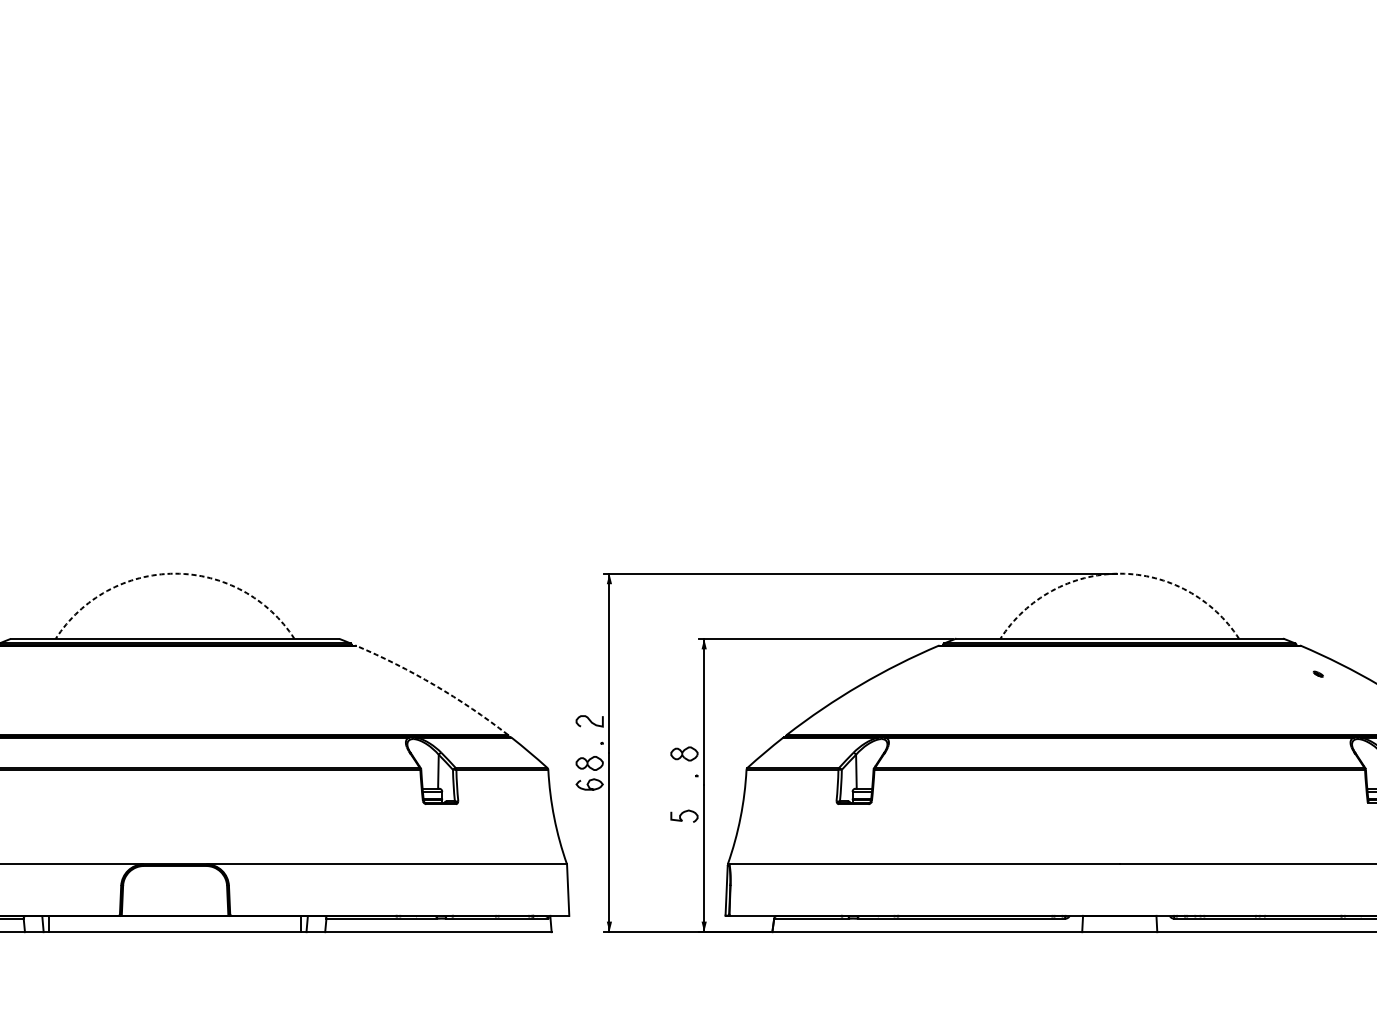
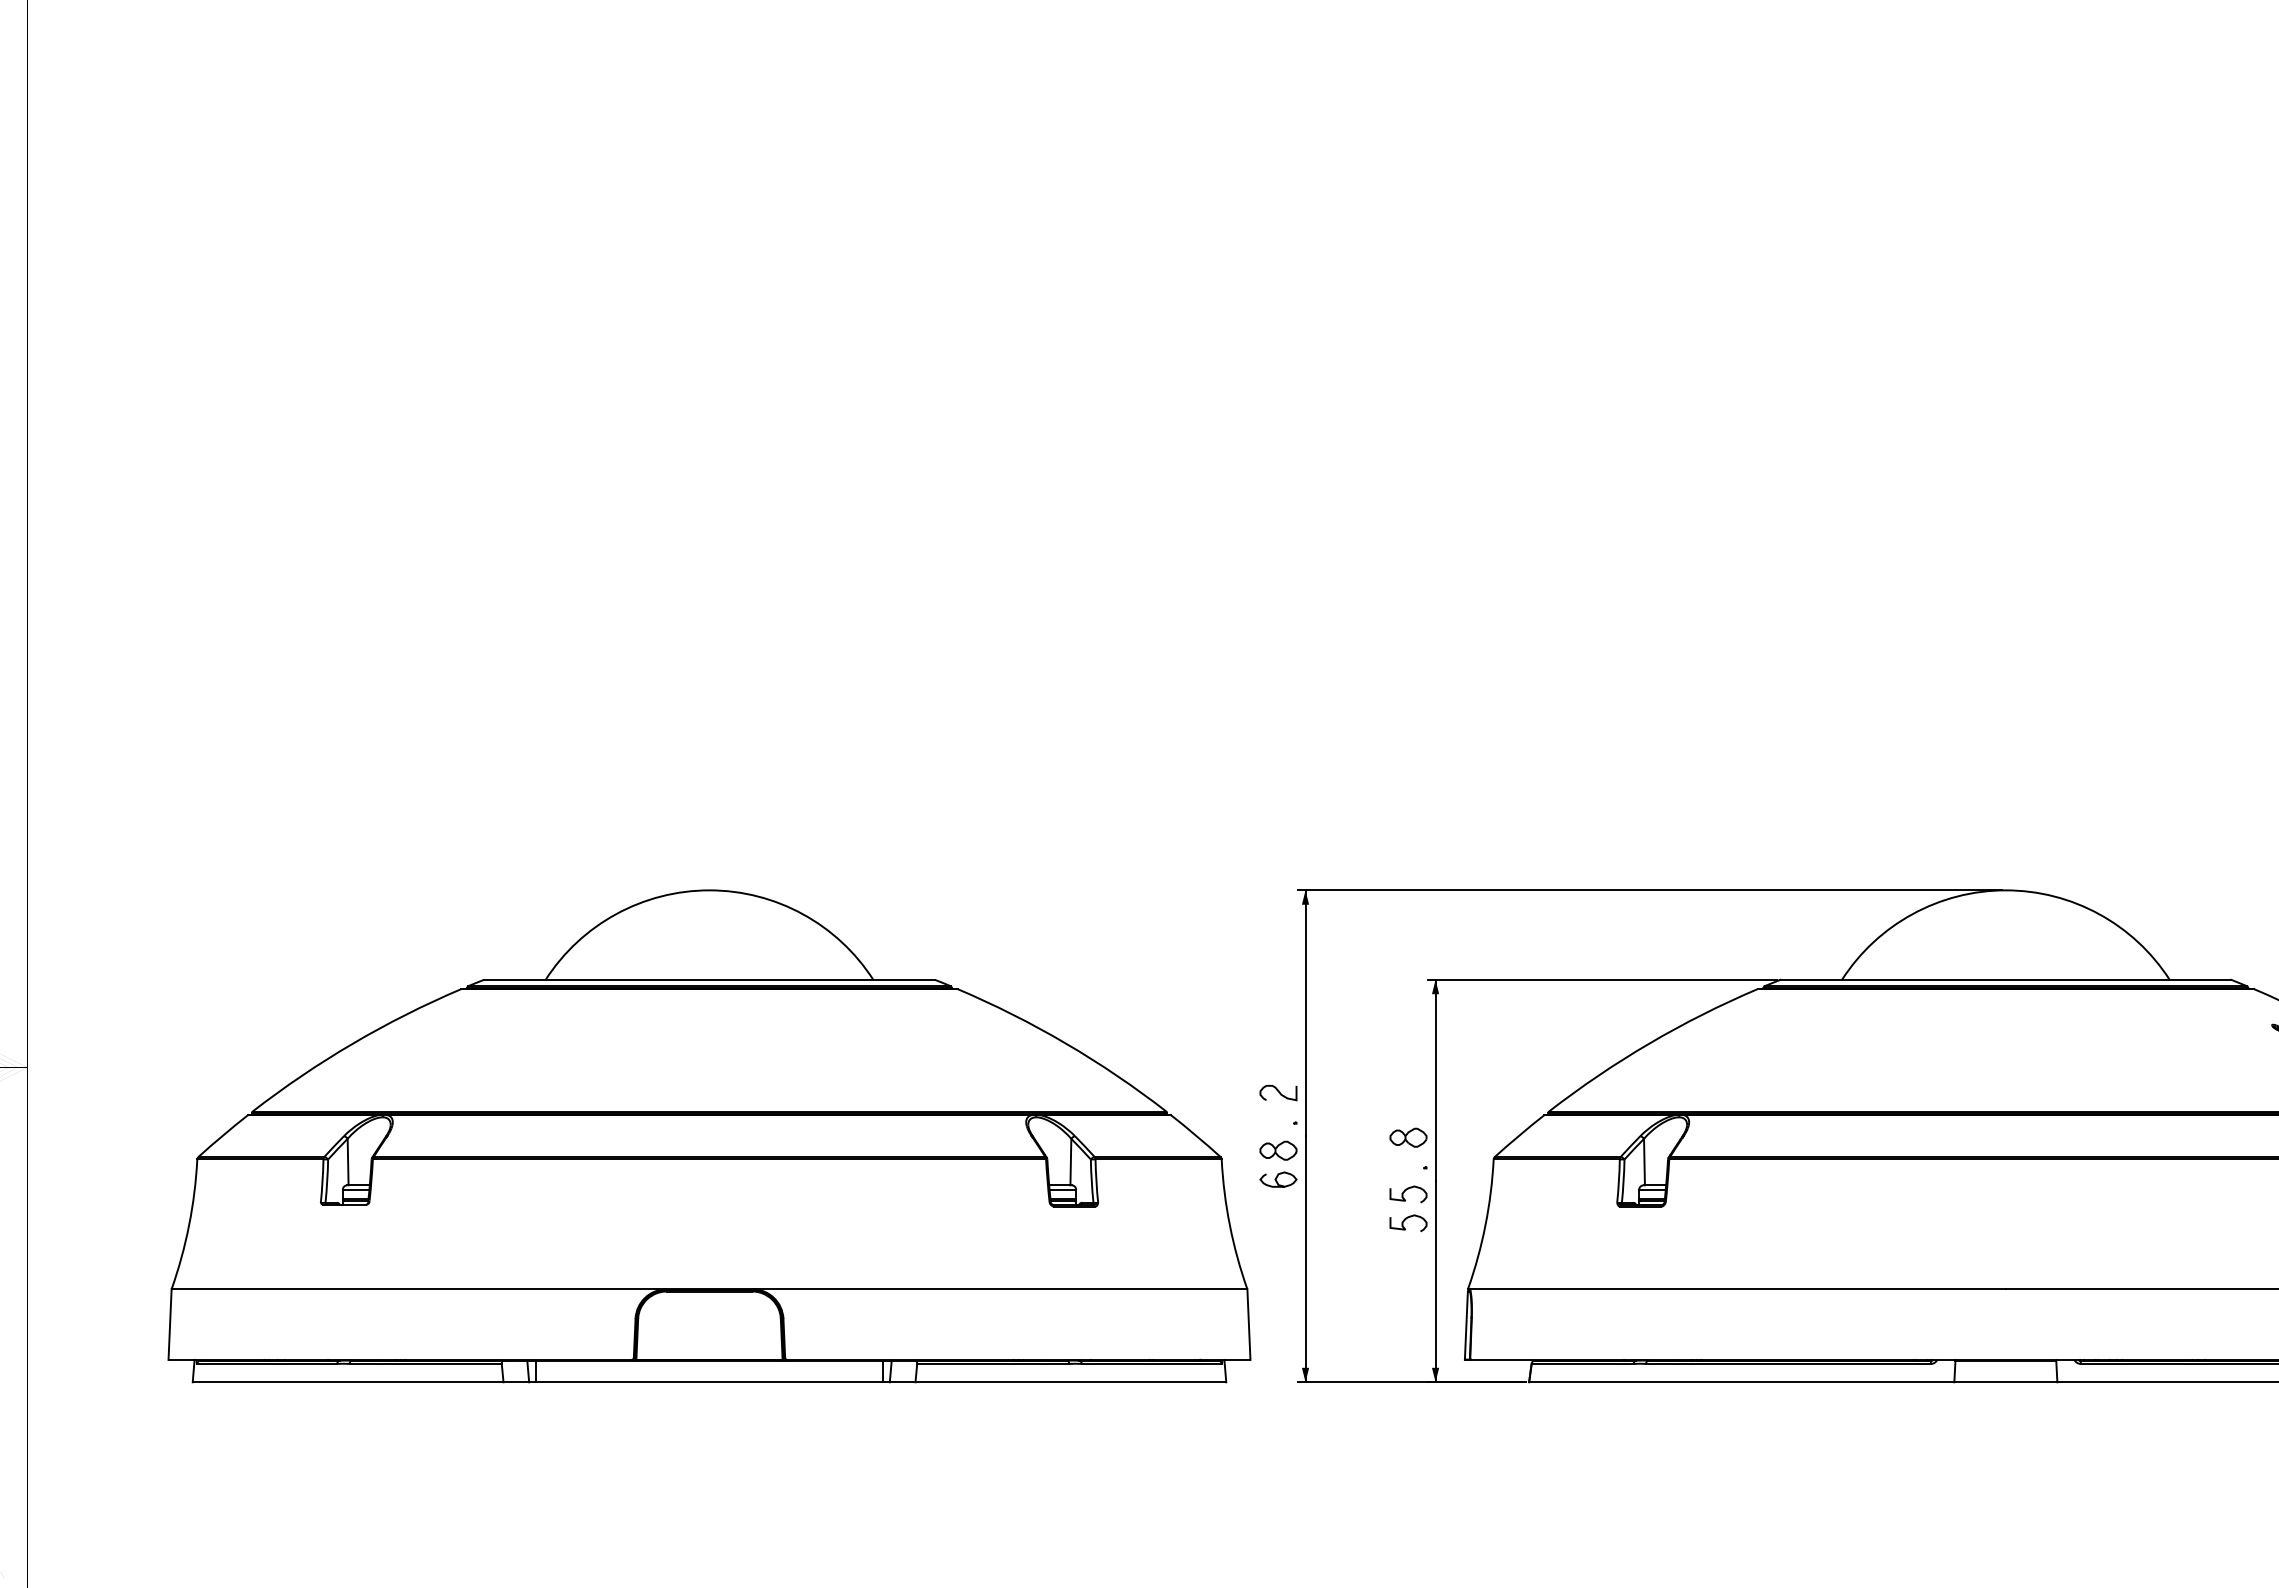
arc: (175, 573) -> (709, 890), dashed -> solid
arc: (1119, 573) -> (2005, 890), dashed -> solid
arc: (434, 685) -> (1065, 1043), dashed -> solid
curve: (682, 793) -> (1405, 1191), added

